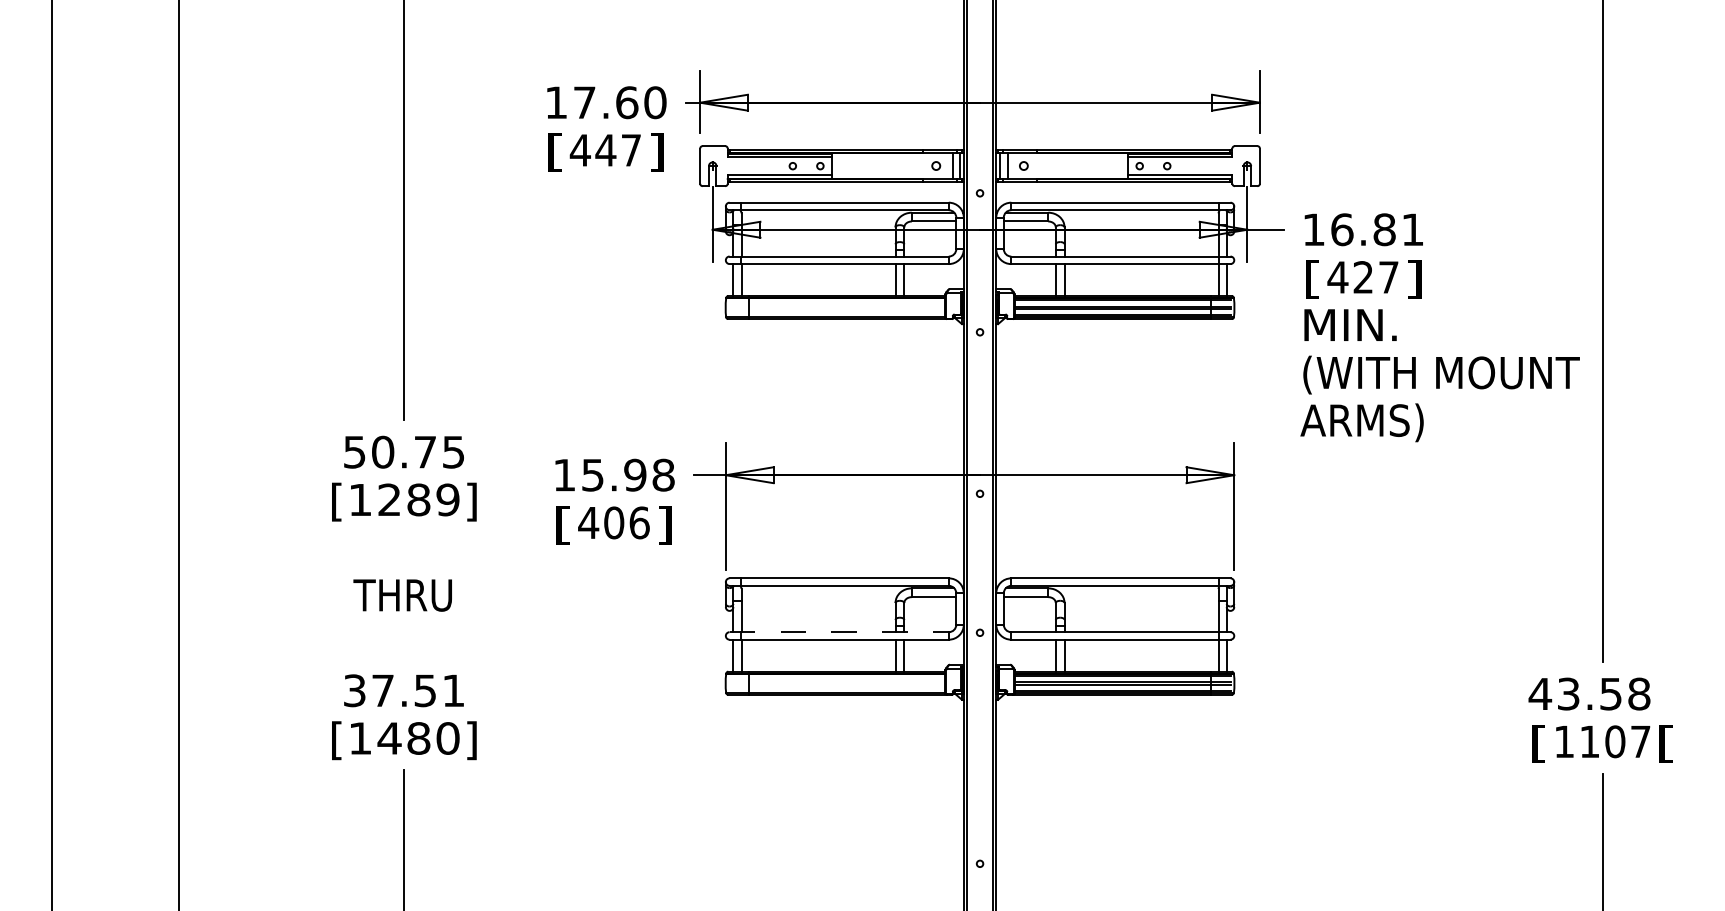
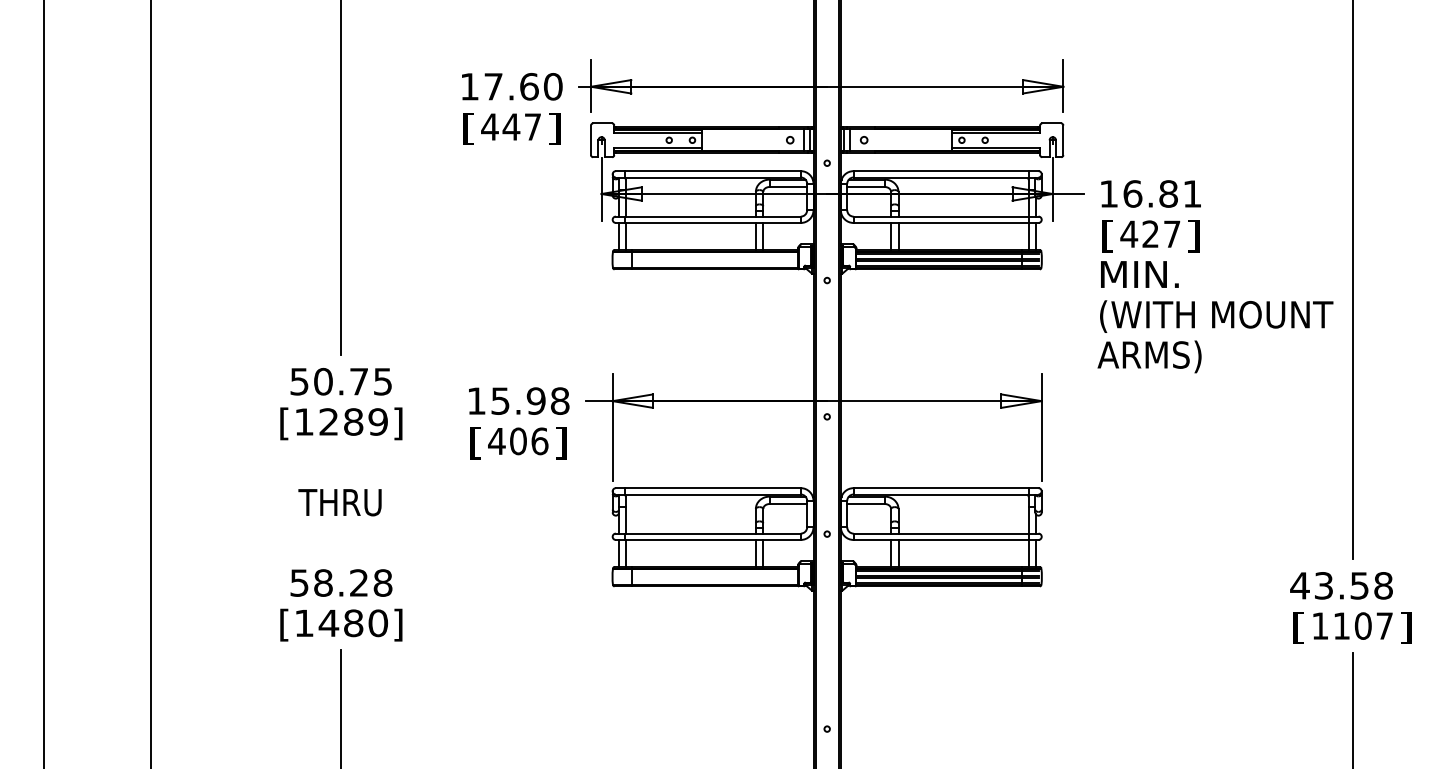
line: (839, 632) -> (708, 533), dashed -> solid
text: (404, 690) -> (341, 582), 37.51 -> 58.28
text: (1665, 743) -> (1405, 627), [ -> ]

